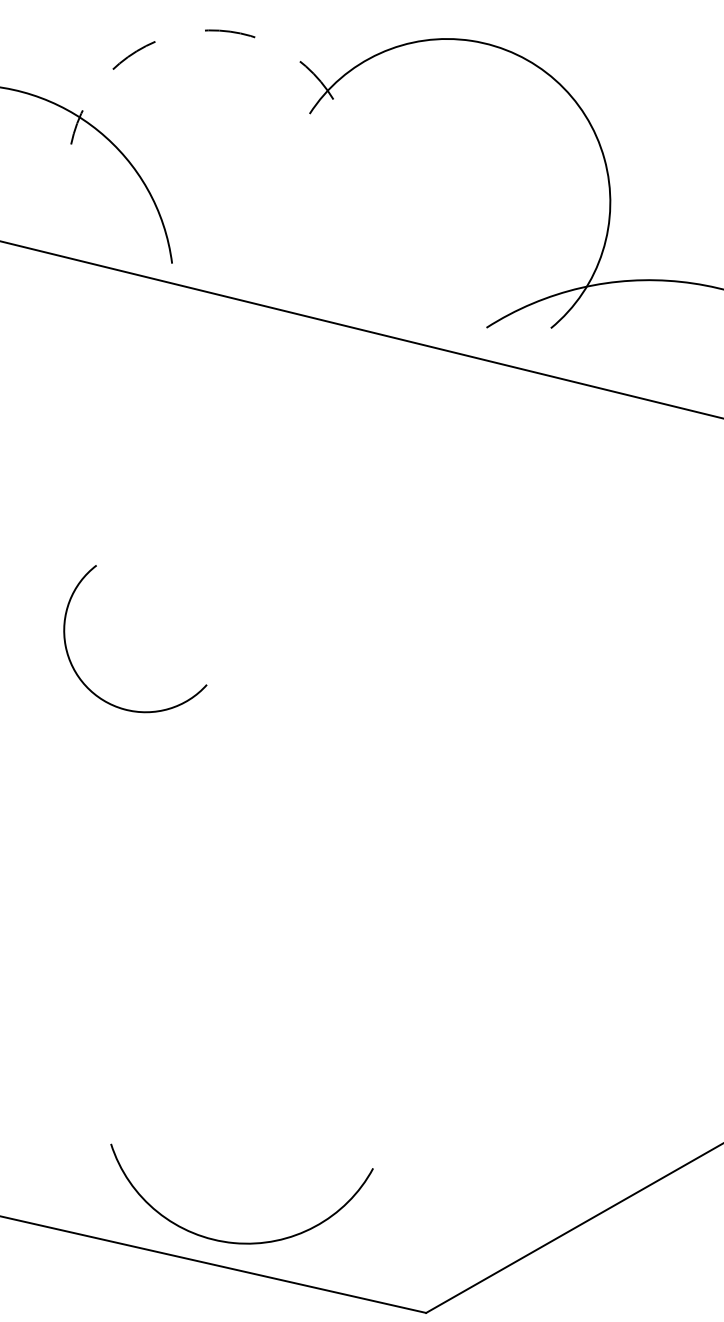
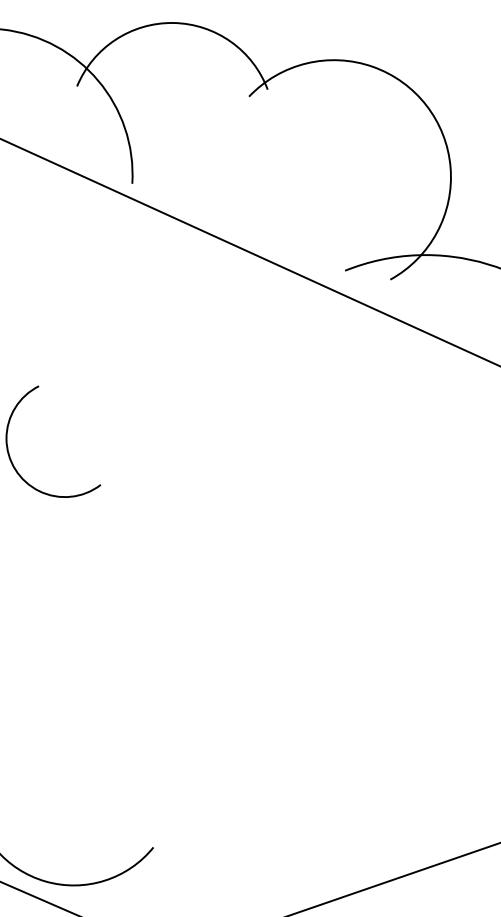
arc: (186, 32) -> (173, 22), dashed -> solid

